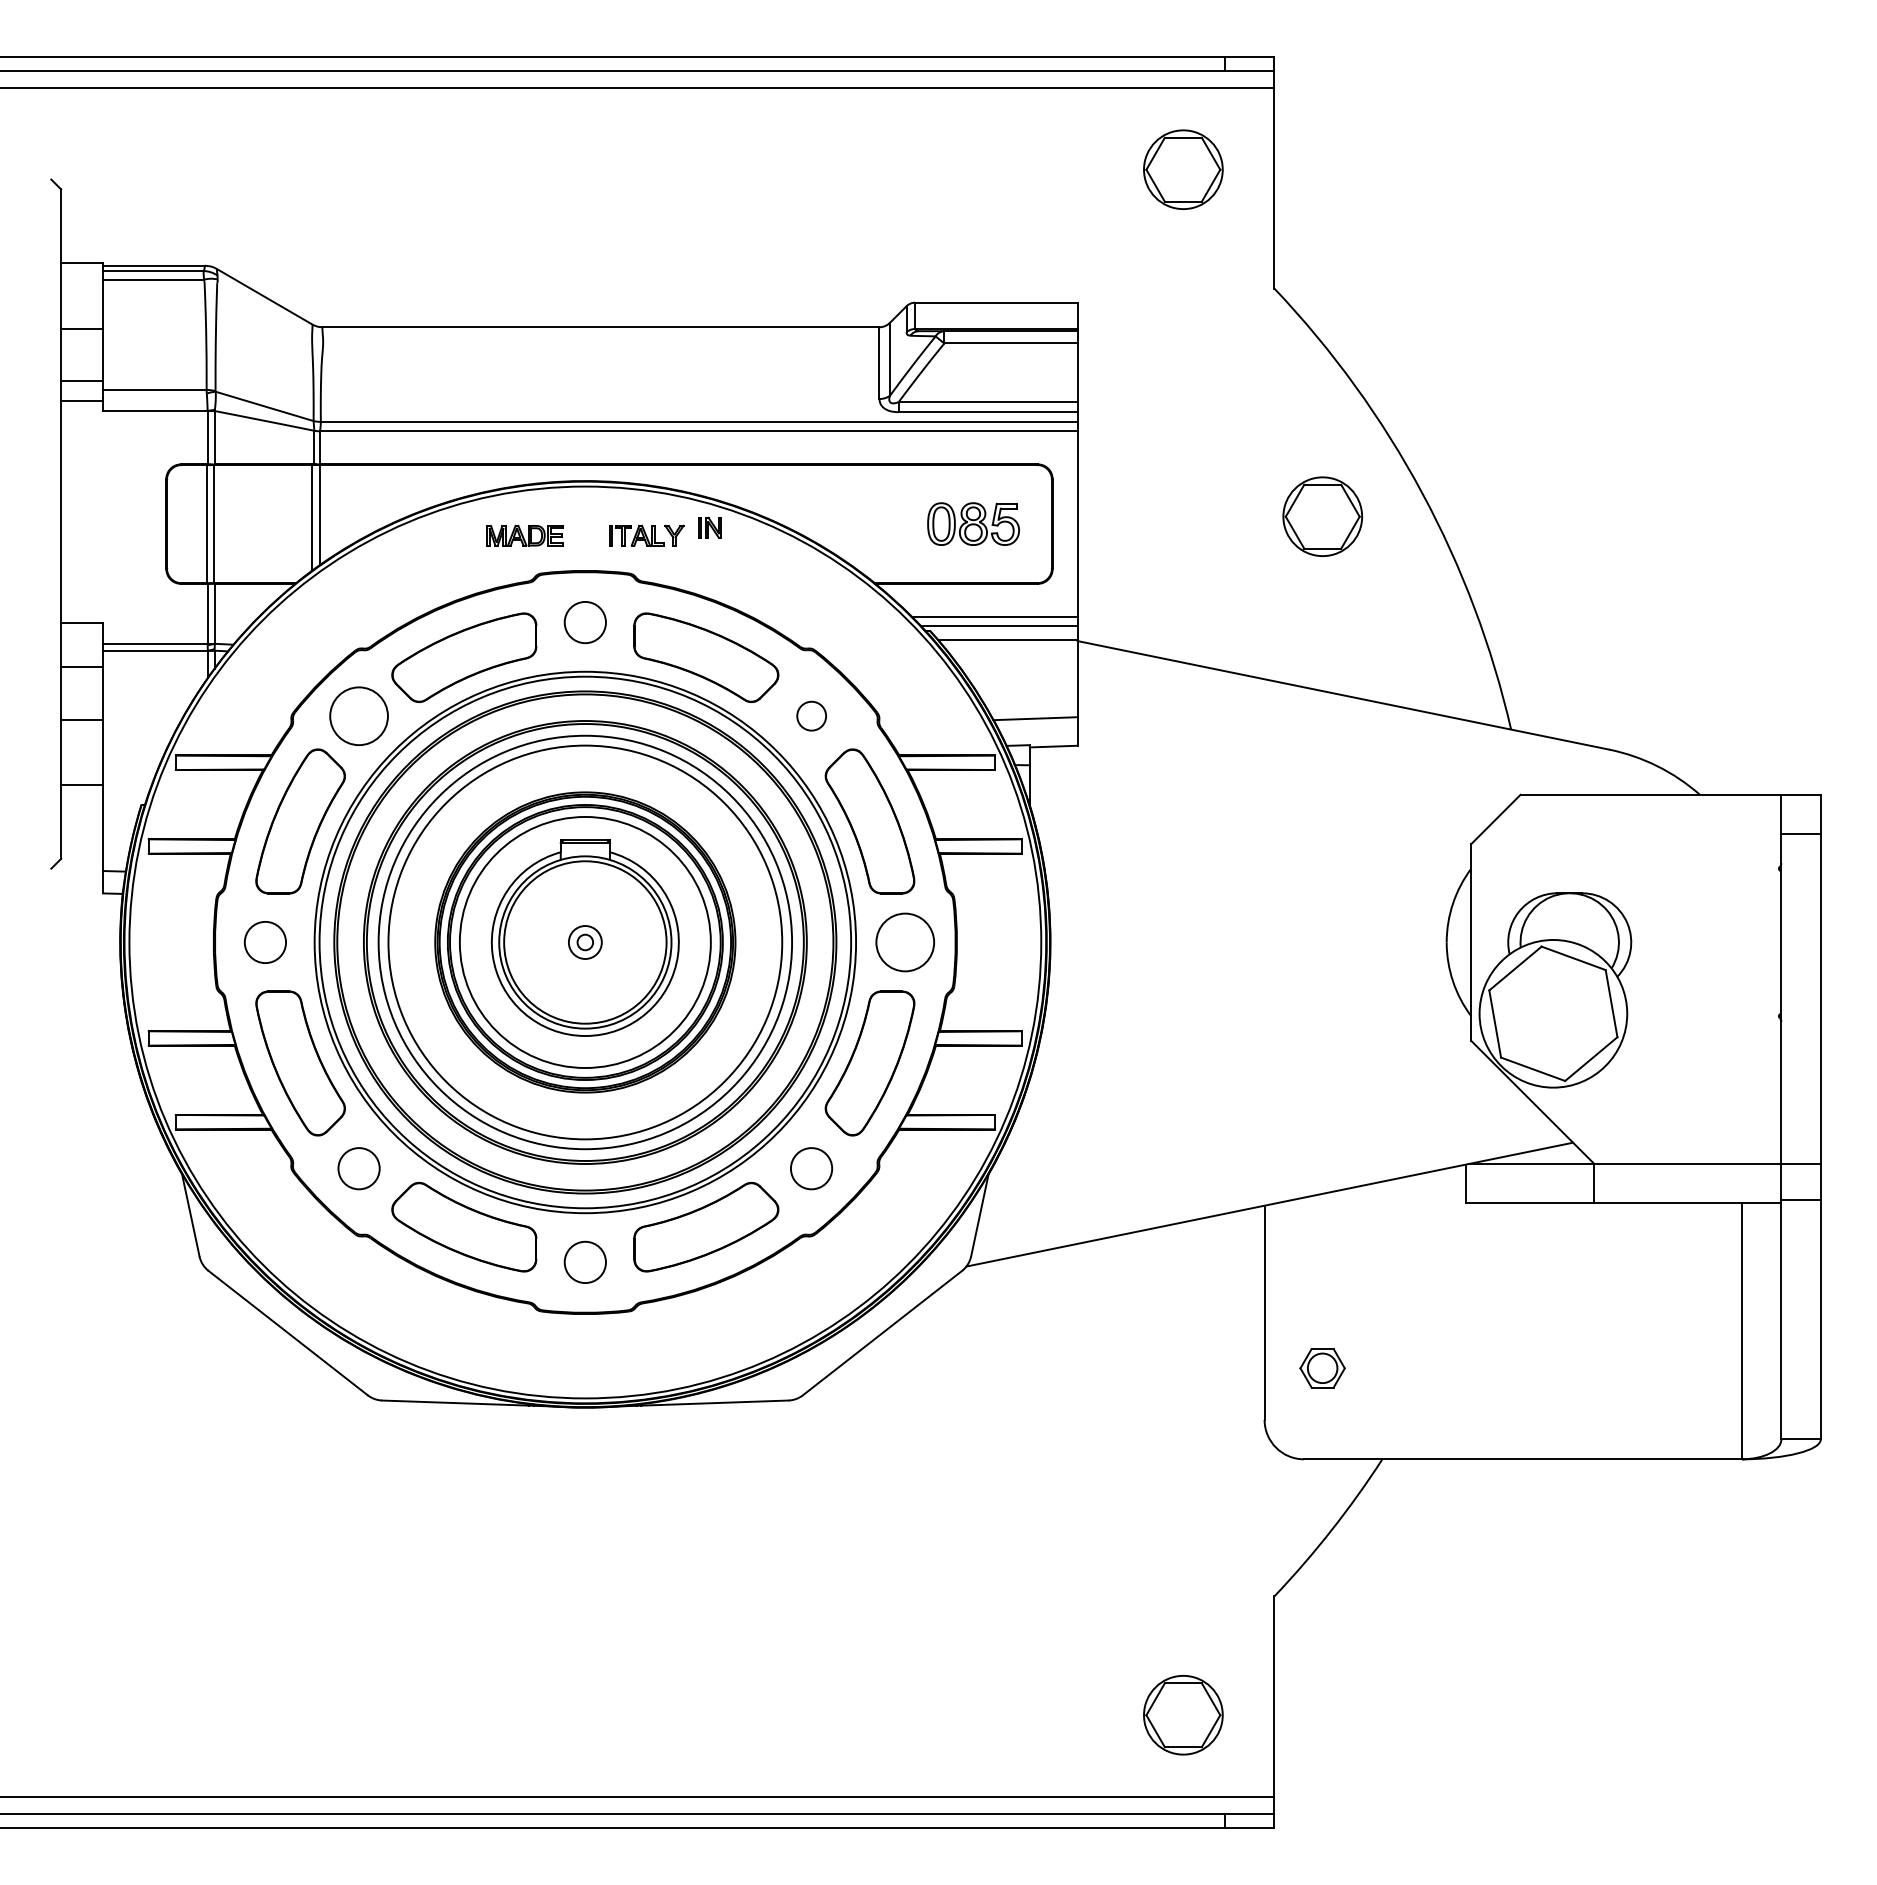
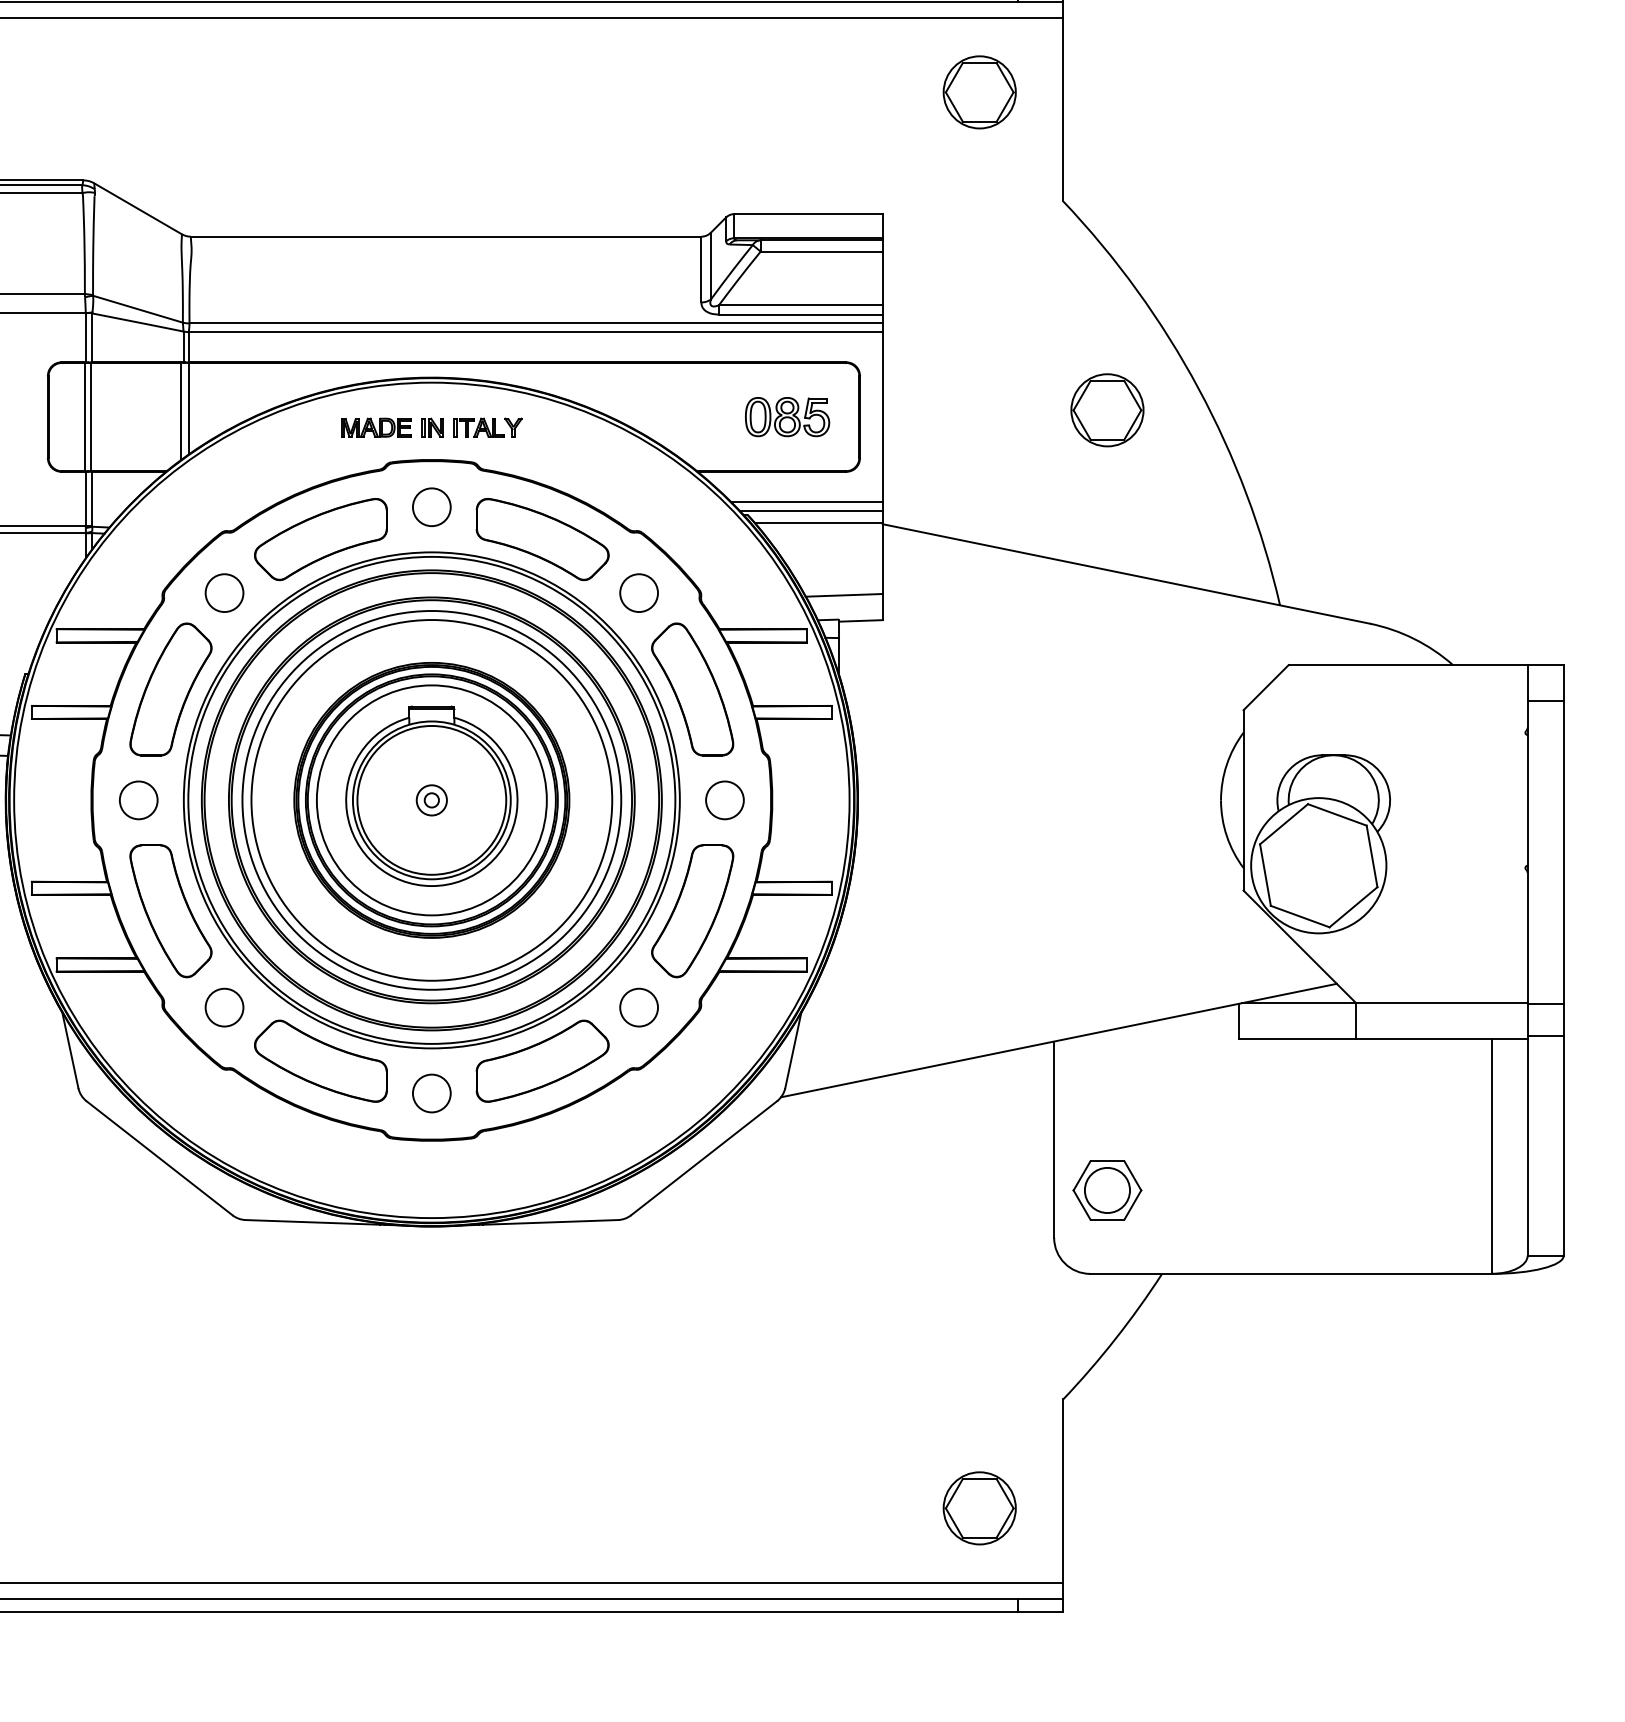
part: (709, 527) -> (431, 427), moved
circle: (358, 715) -> (224, 592), size x0.71
circle: (811, 715) -> (639, 592), size x1.43
circle: (904, 942) -> (724, 800), size x0.71
part: (1322, 1368) -> (1107, 1190), size x1.67

